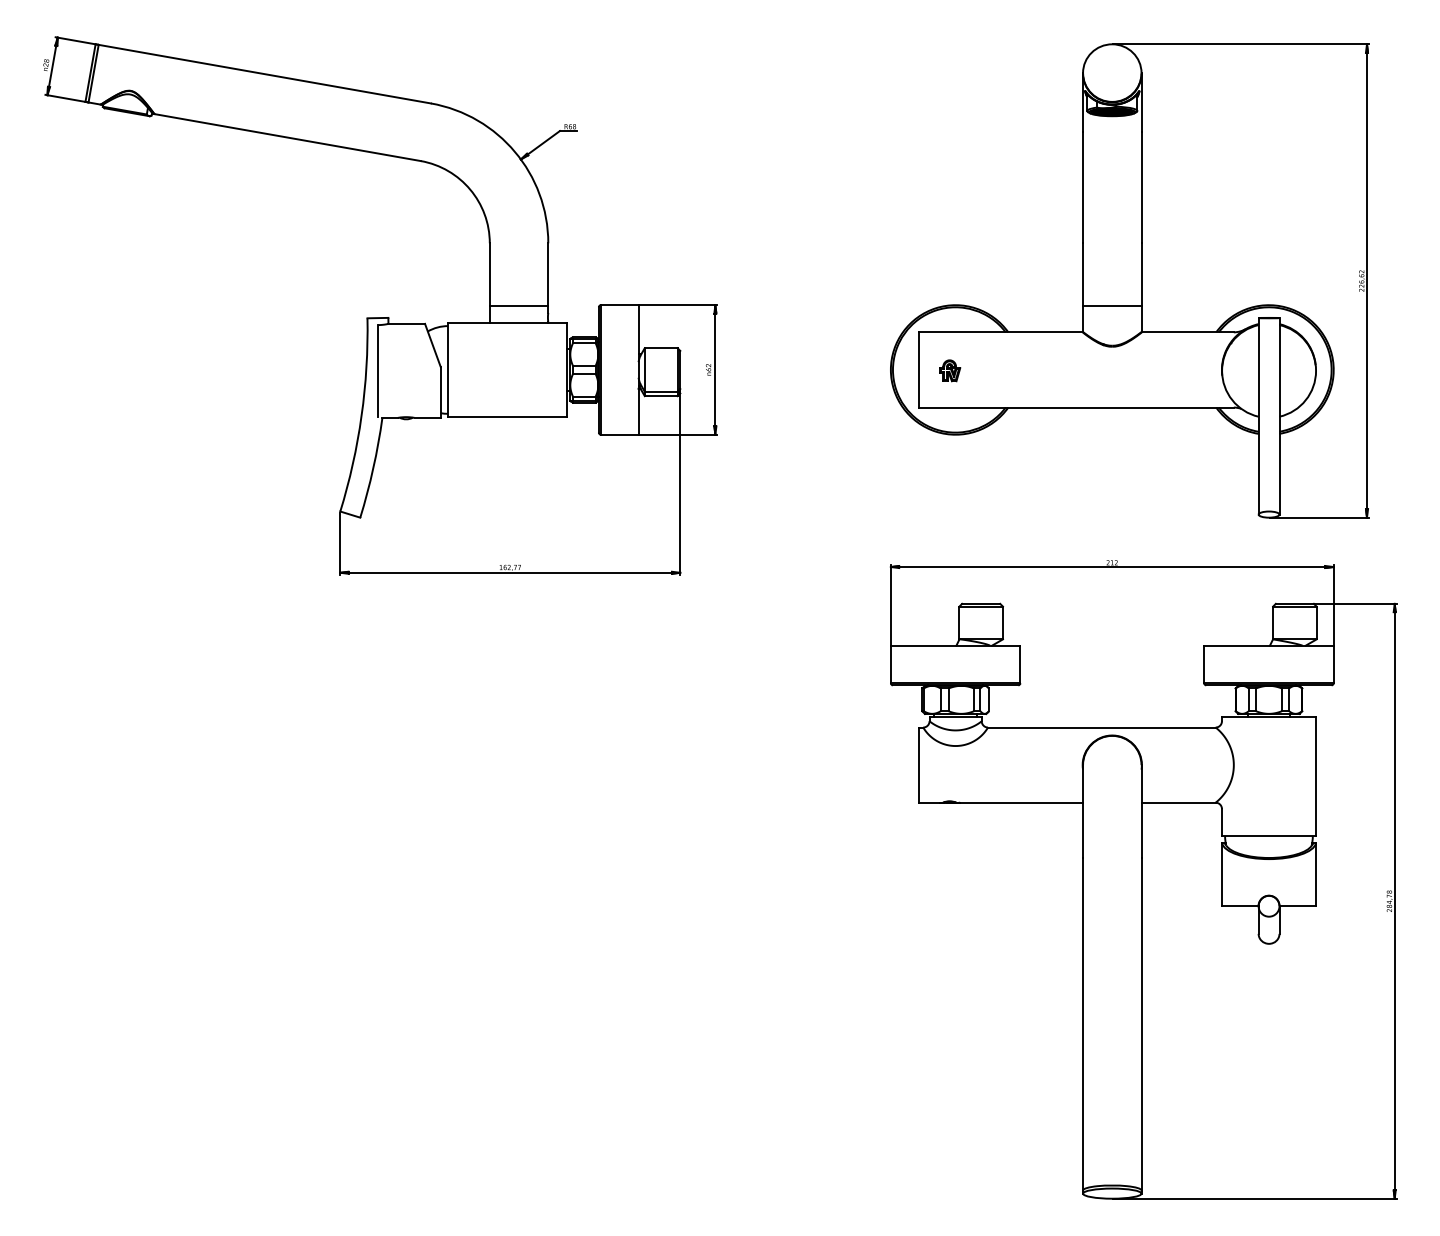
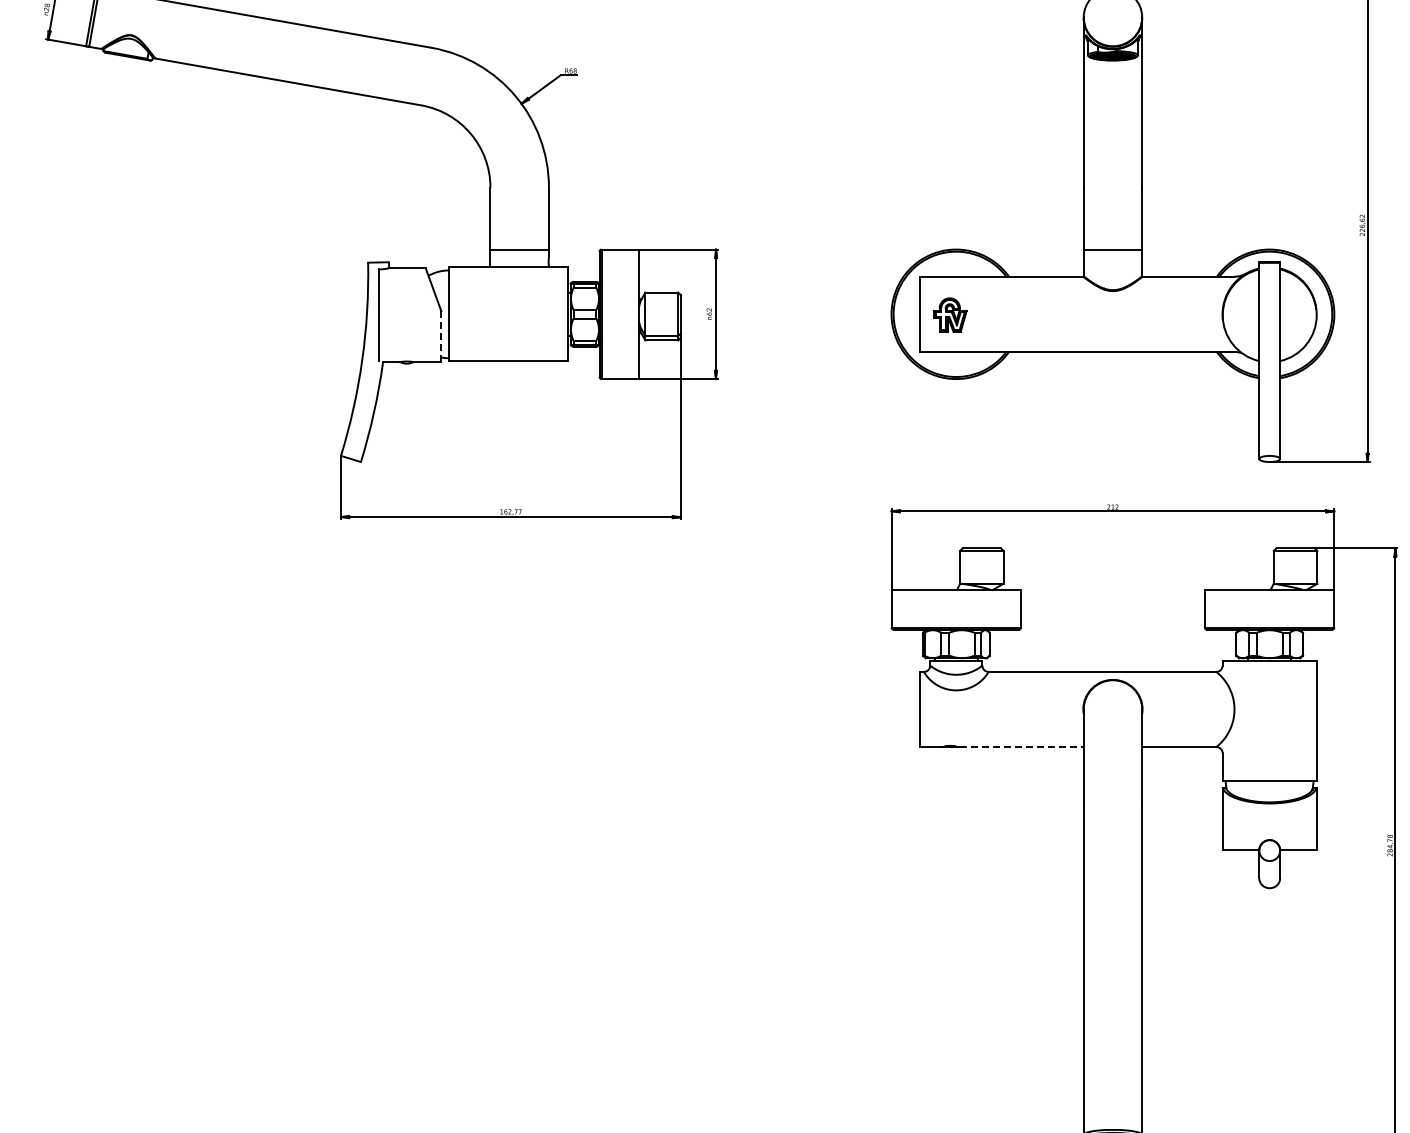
part: (950, 370) -> (951, 314), size x1.6
line: (440, 392) -> (441, 336), solid -> dashed
line: (1021, 802) -> (1022, 746), solid -> dashed

